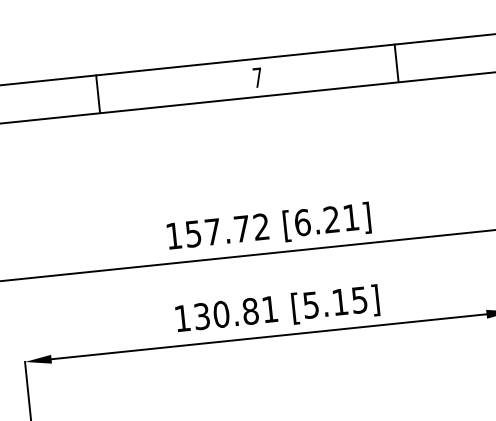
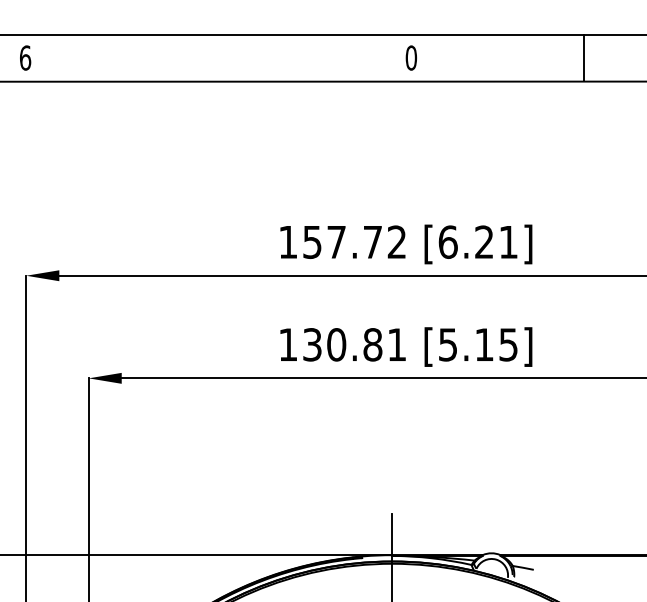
text: (257, 77) -> (411, 57), 7 -> 0
line: (97, 93) -> (212, 57), removed

